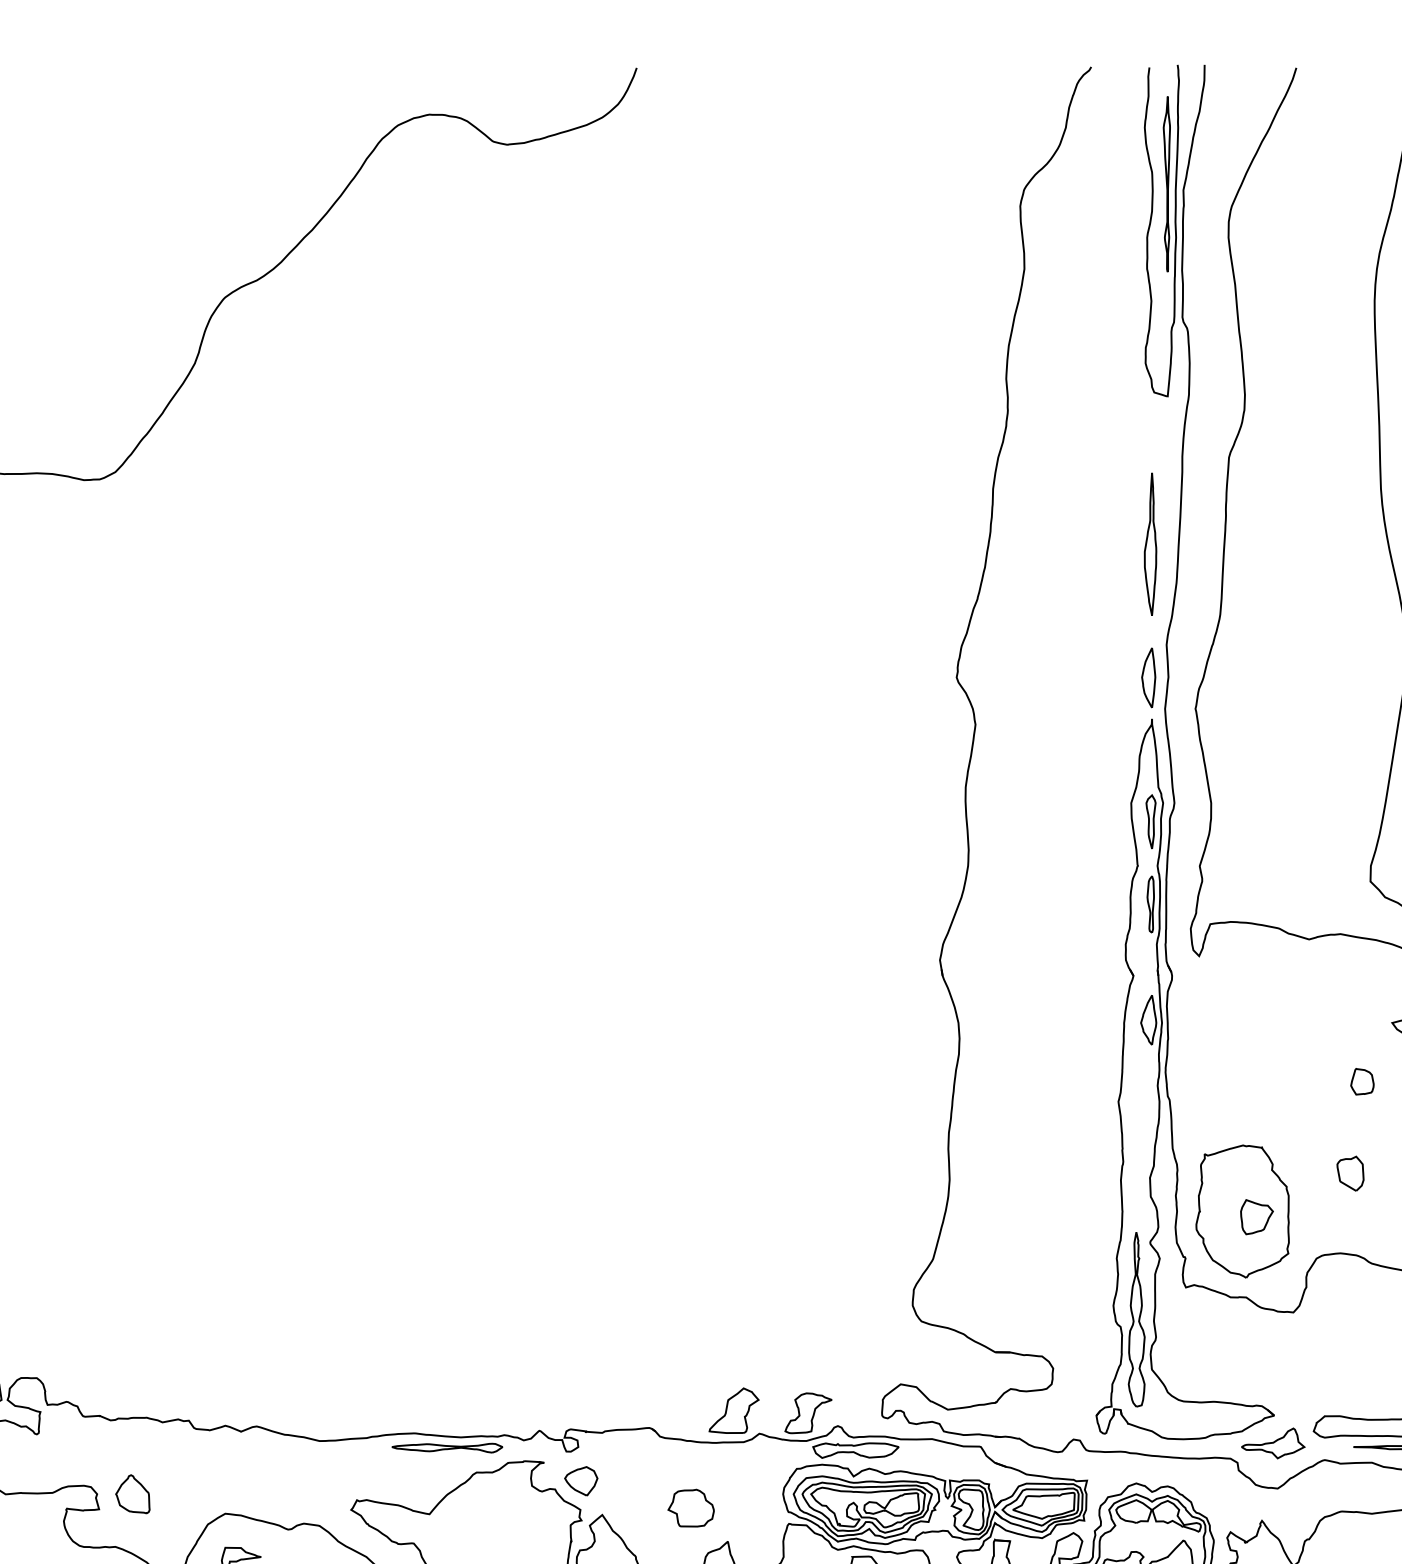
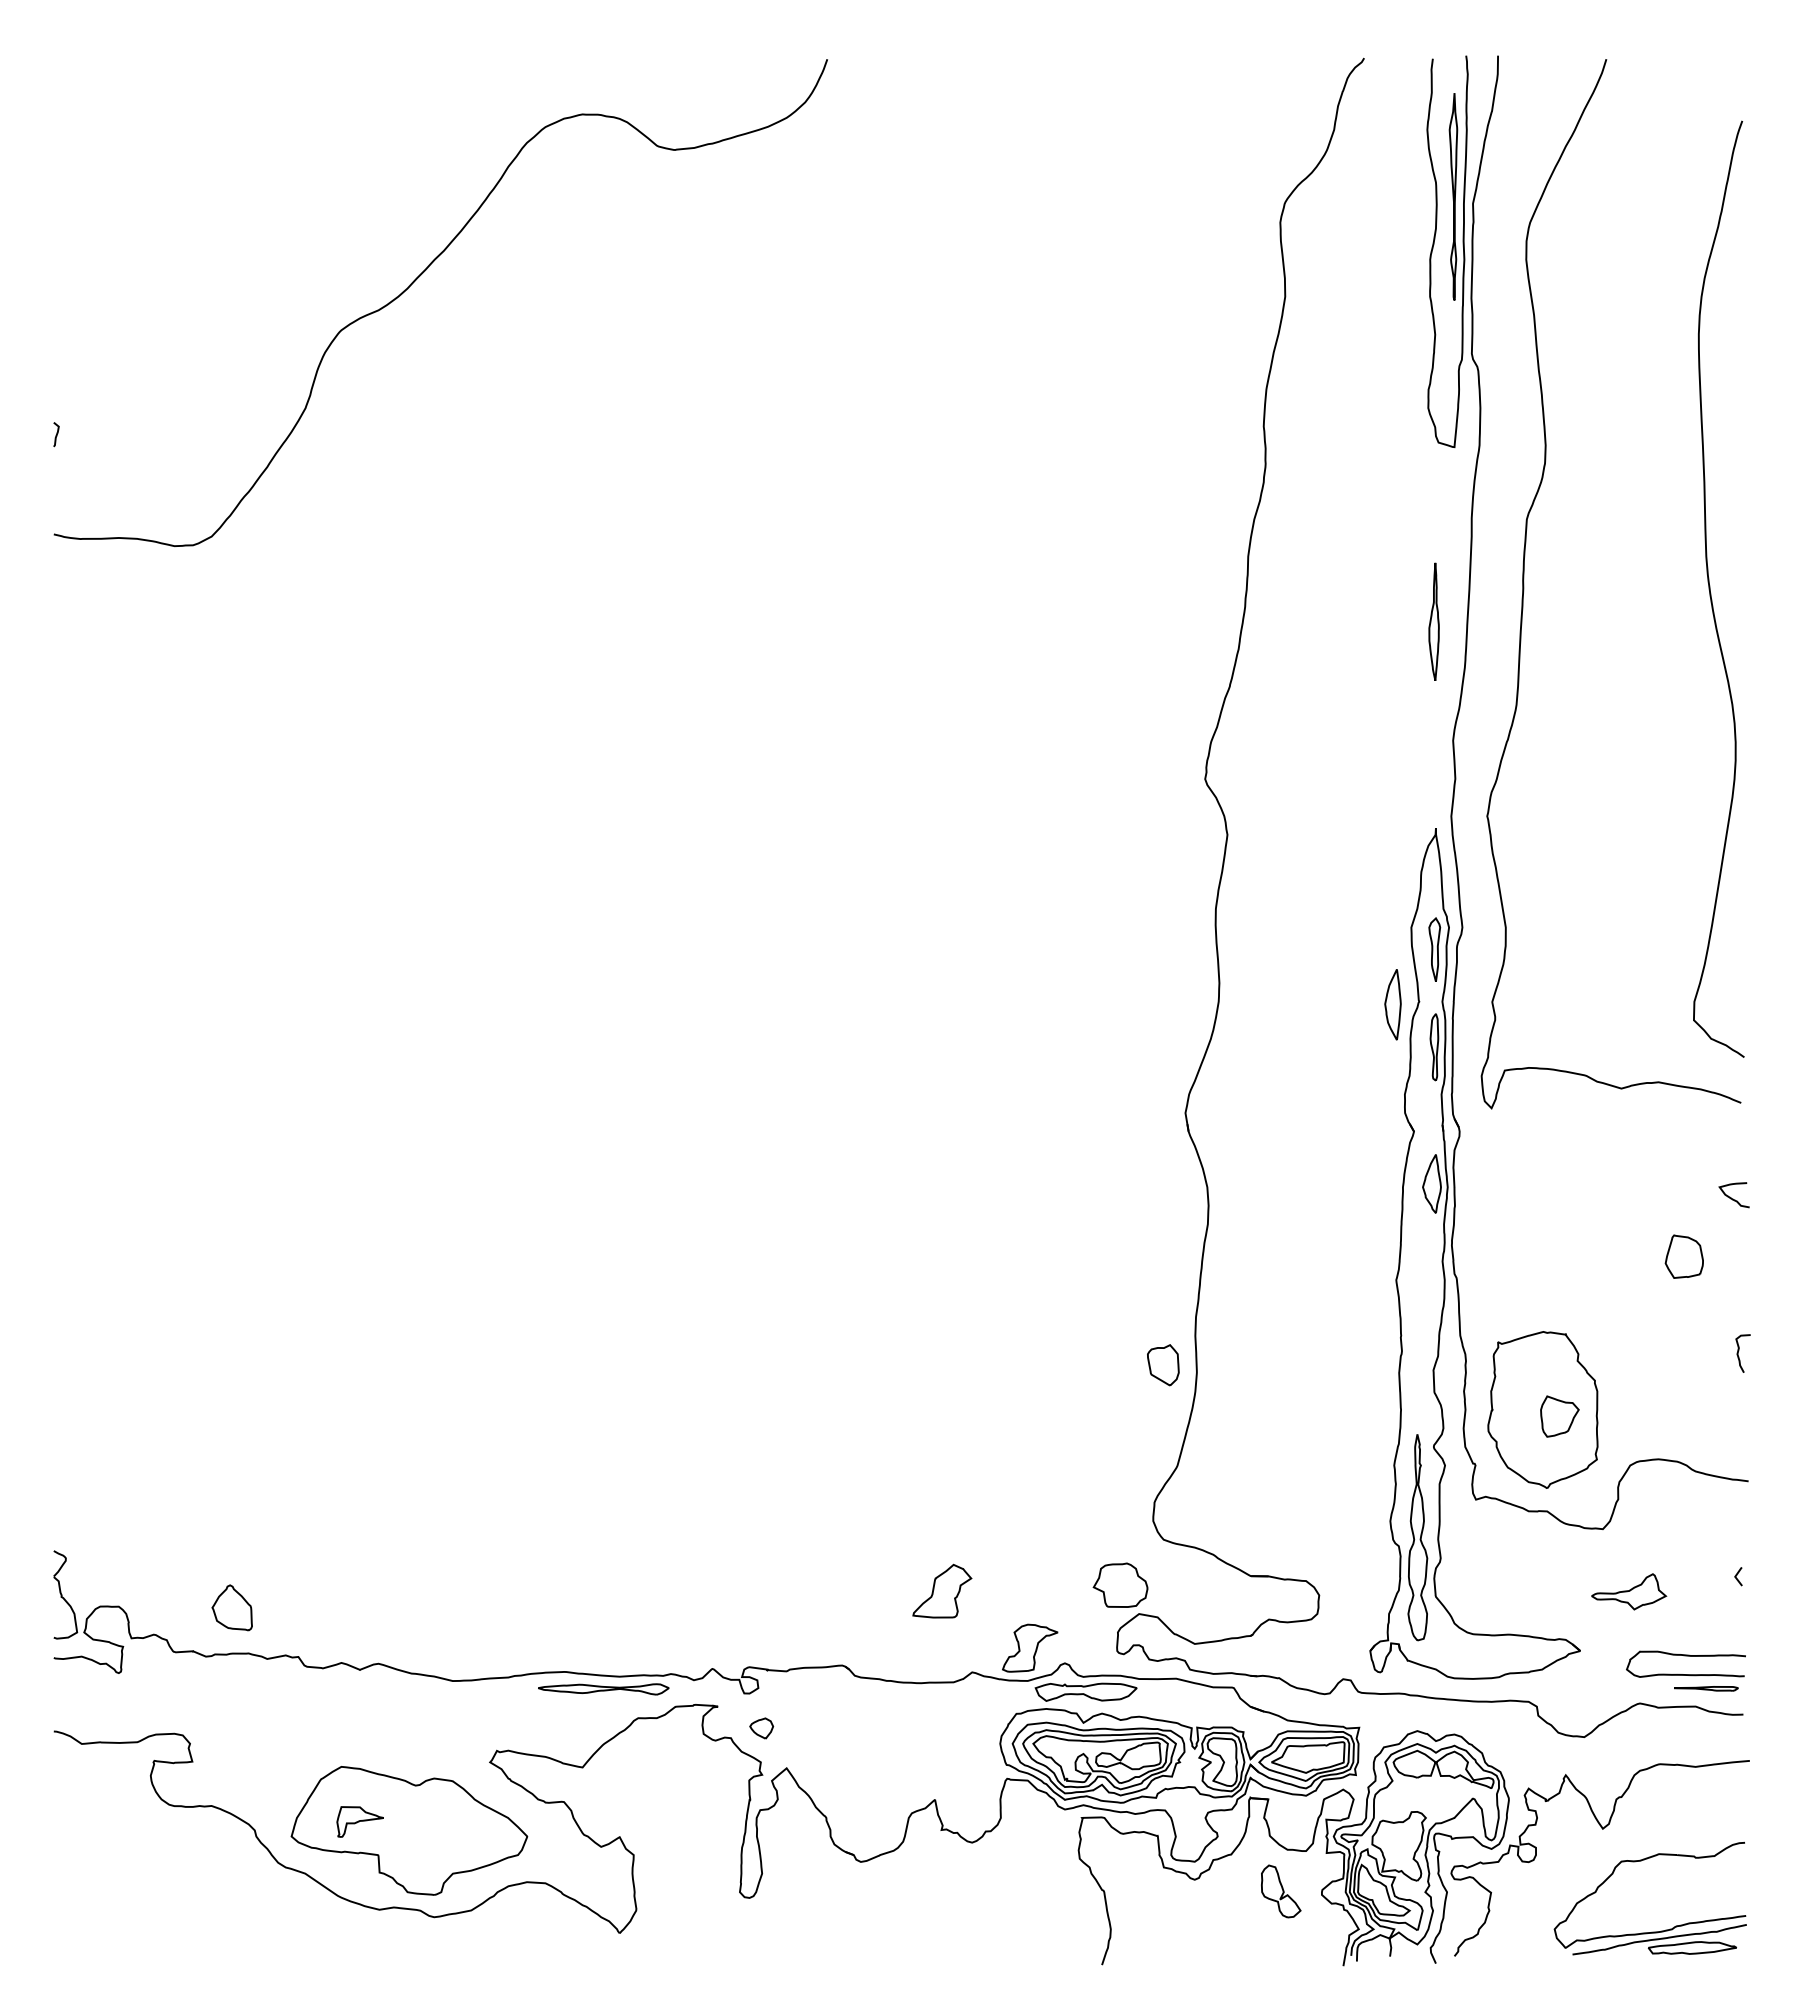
part: (1149, 543) -> (1433, 621), size x0.7
part: (1148, 677) -> (1392, 1004), moved
part: (1362, 1081) -> (1684, 1256), size x1.4
part: (1350, 1173) -> (1163, 1365), moved
part: (734, 1410) -> (942, 1590), moved
part: (1273, 1443) -> (1629, 1591), moved
part: (581, 1481) -> (761, 1728), size x0.6
part: (132, 1493) -> (231, 1607), moved
part: (691, 1507) -> (1120, 1584), moved

